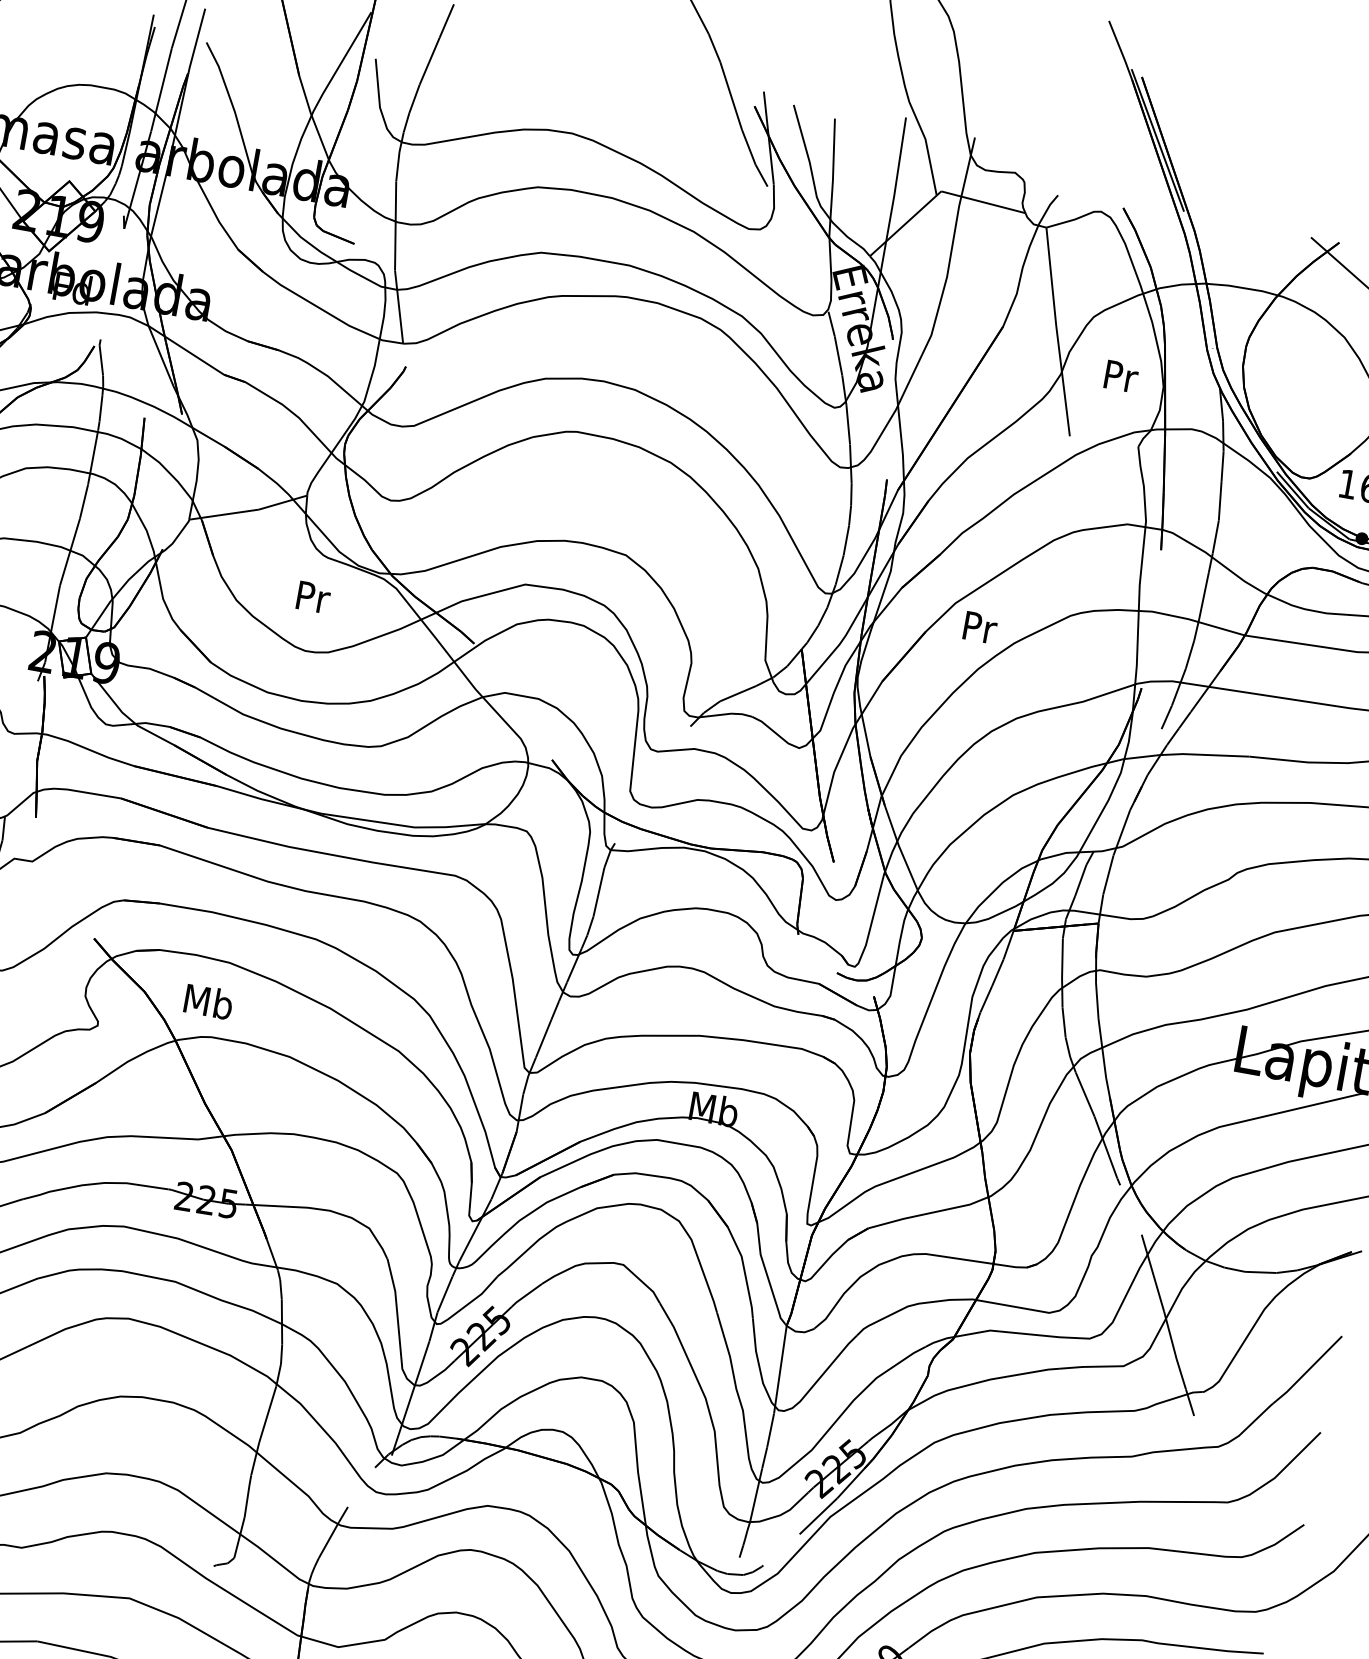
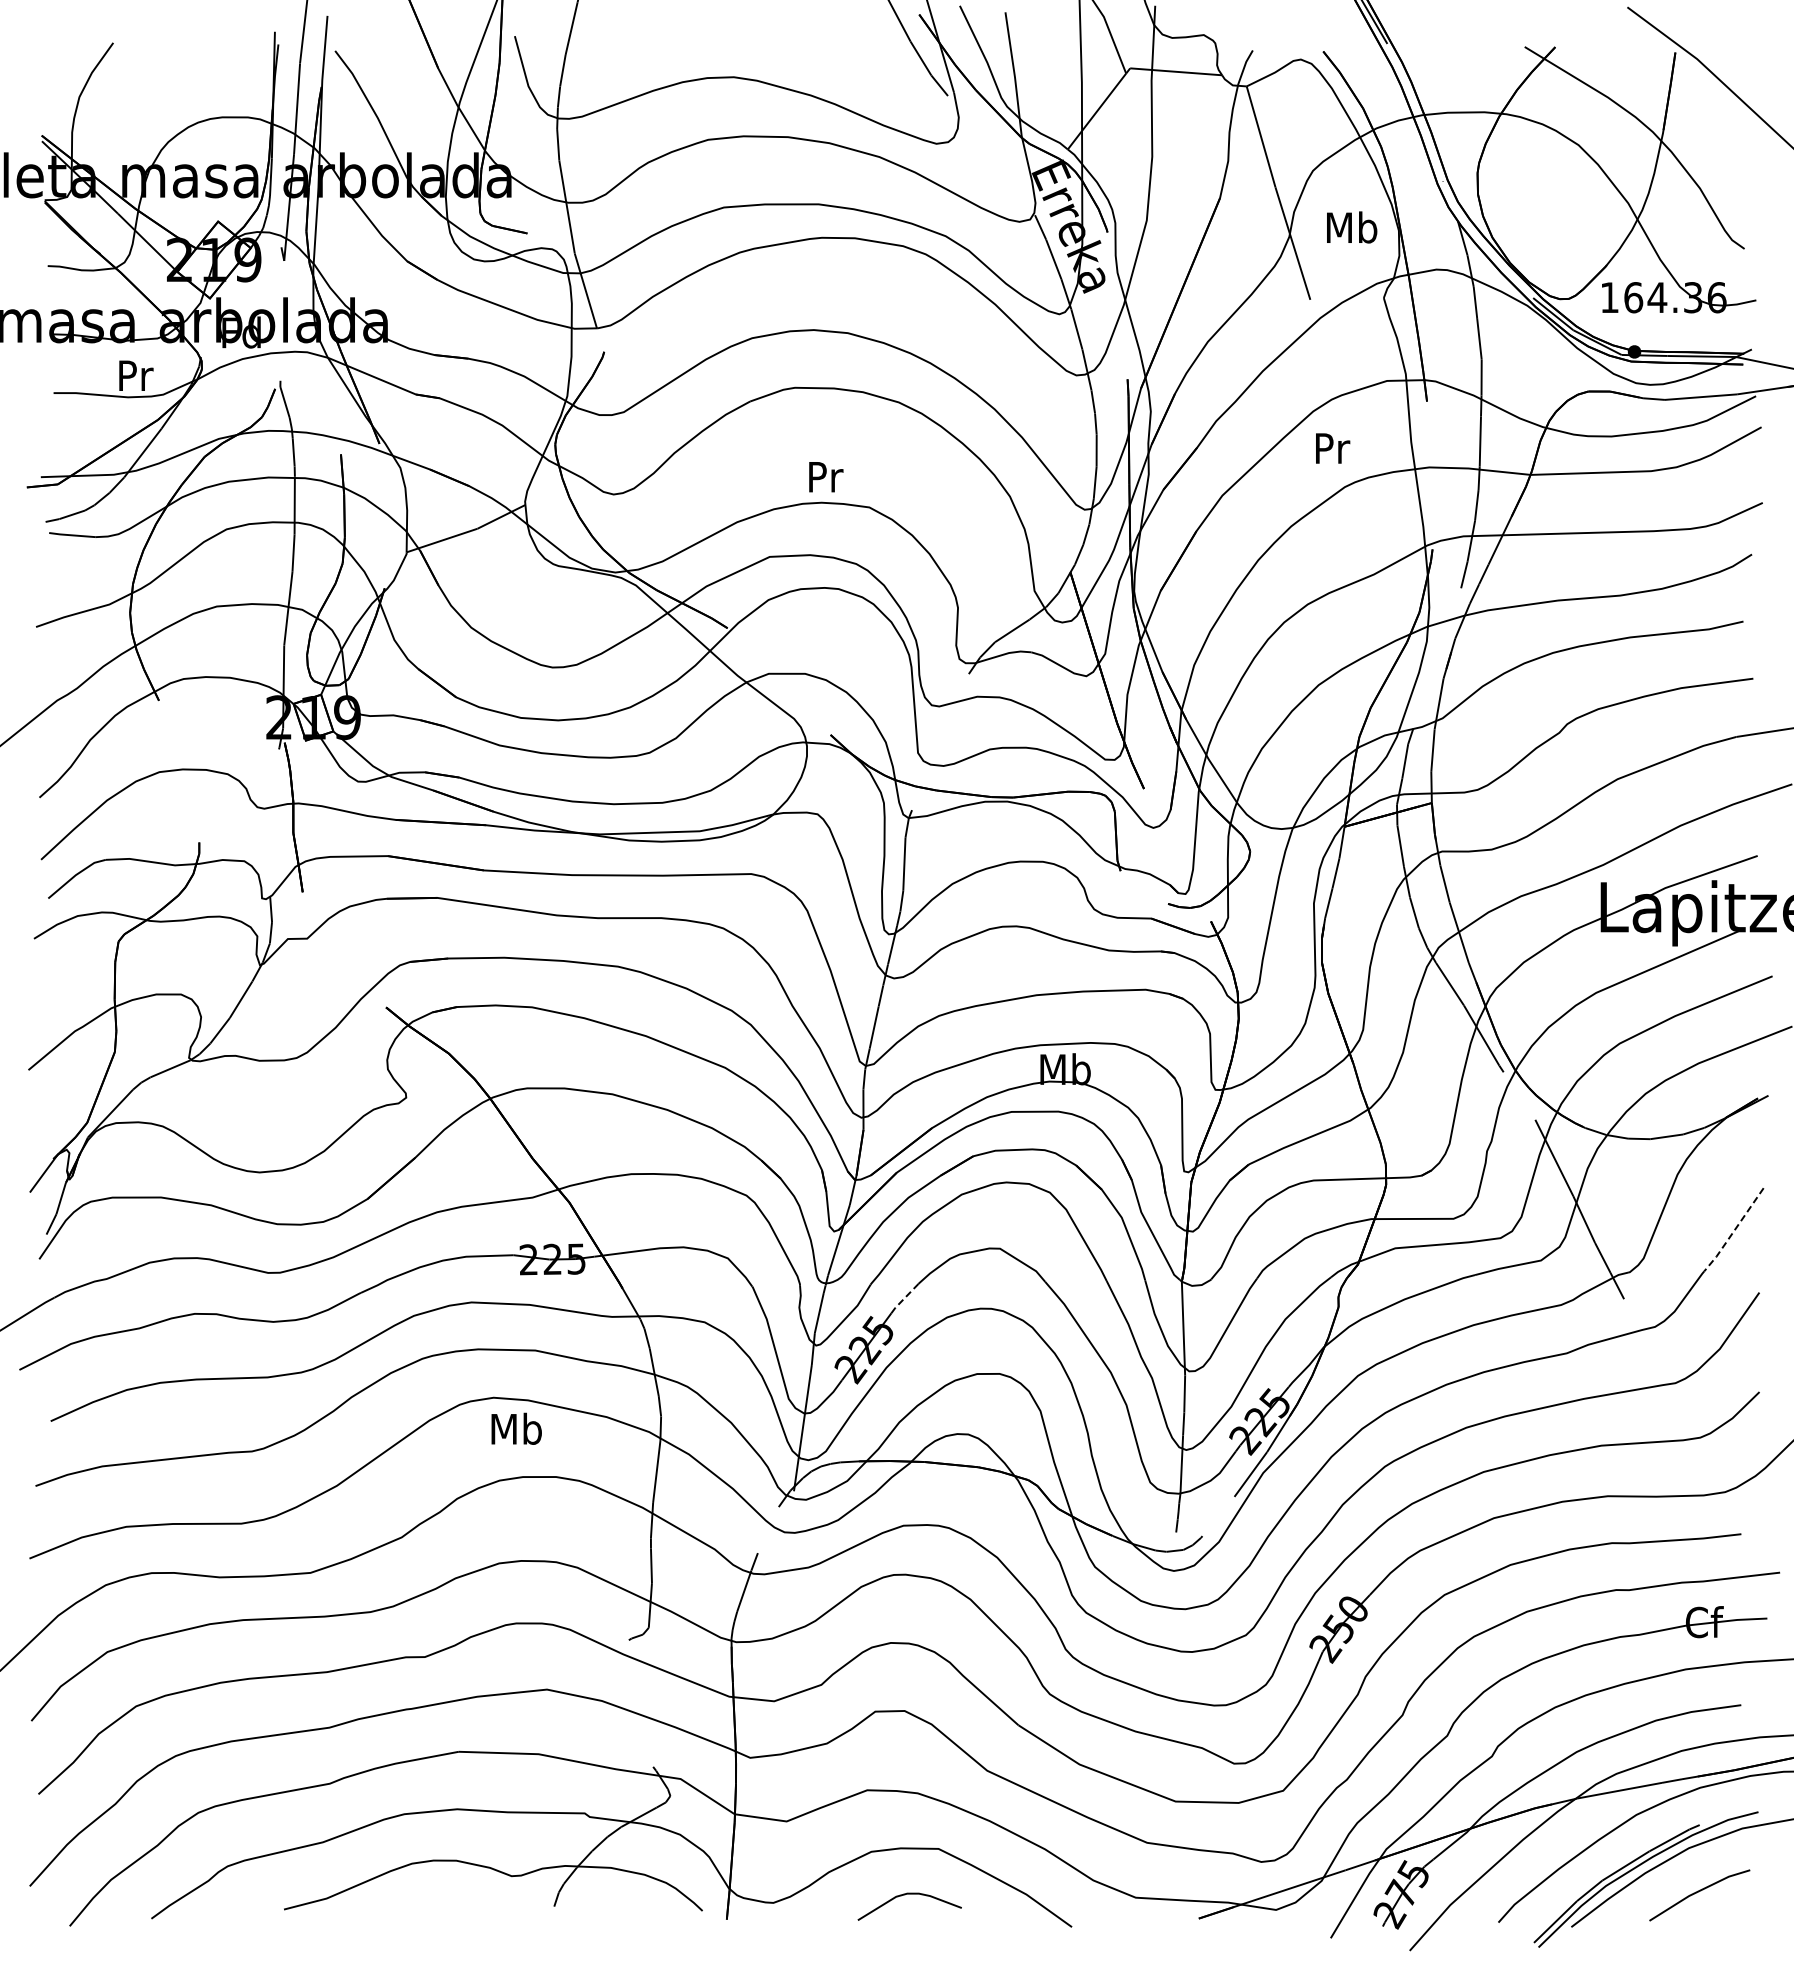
text: (1121, 376) -> (1352, 227), Pr -> Mb
text: (313, 597) -> (826, 477), moved
text: (980, 627) -> (1333, 448), moved
text: (208, 1001) -> (516, 1428), moved
line: (526, 1295) -> (904, 1298), solid -> dashed
line: (1306, 1371) -> (1733, 1231), solid -> dashed

